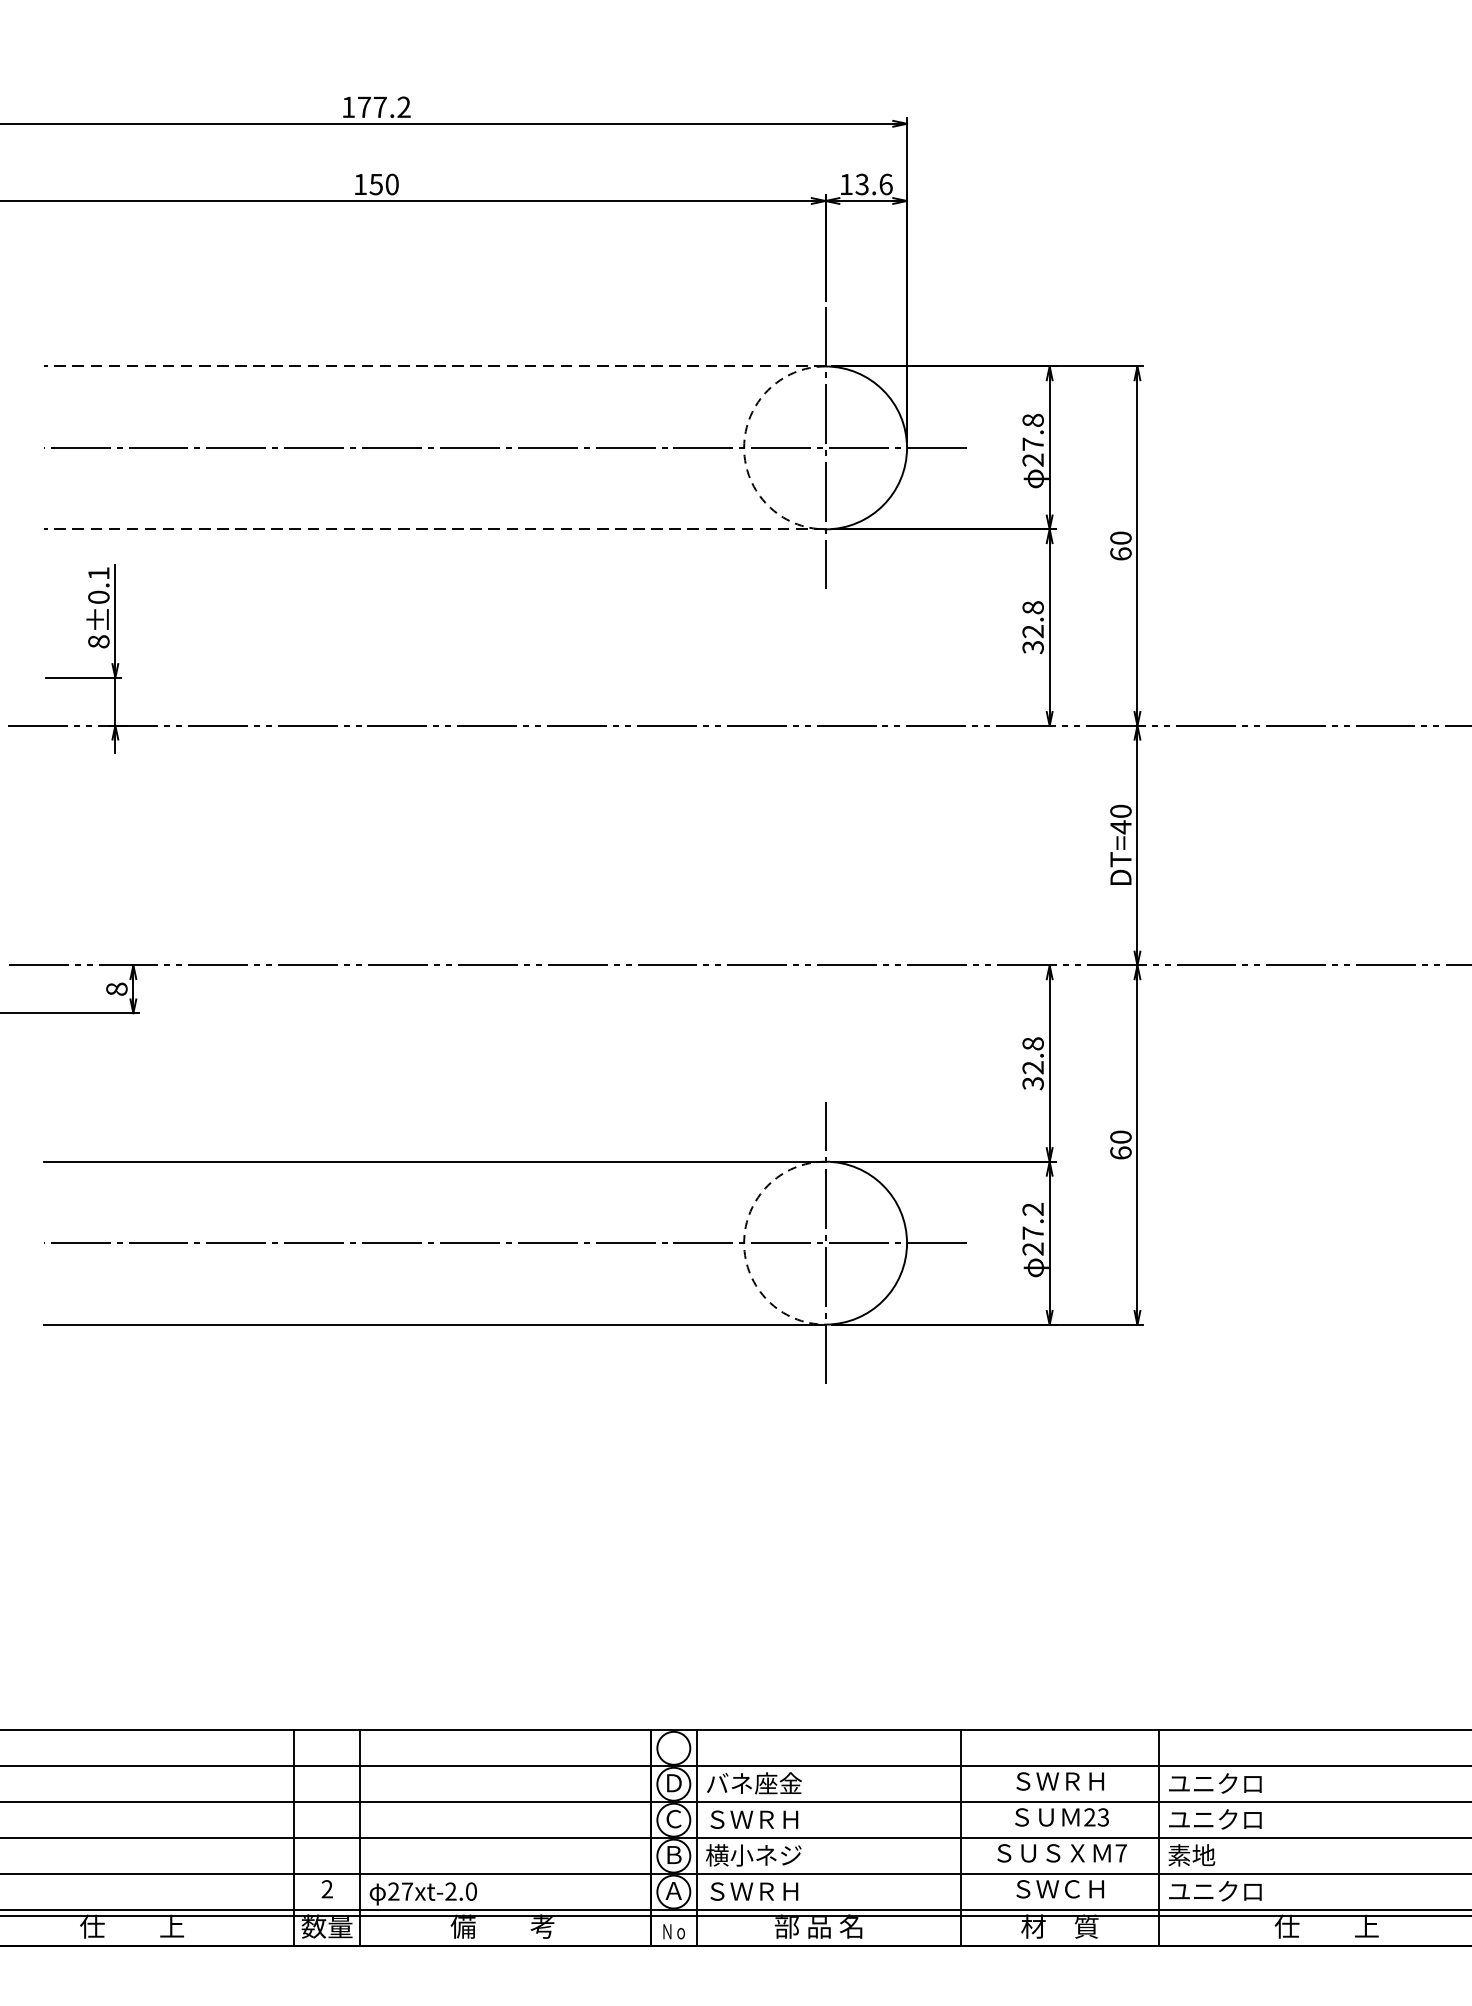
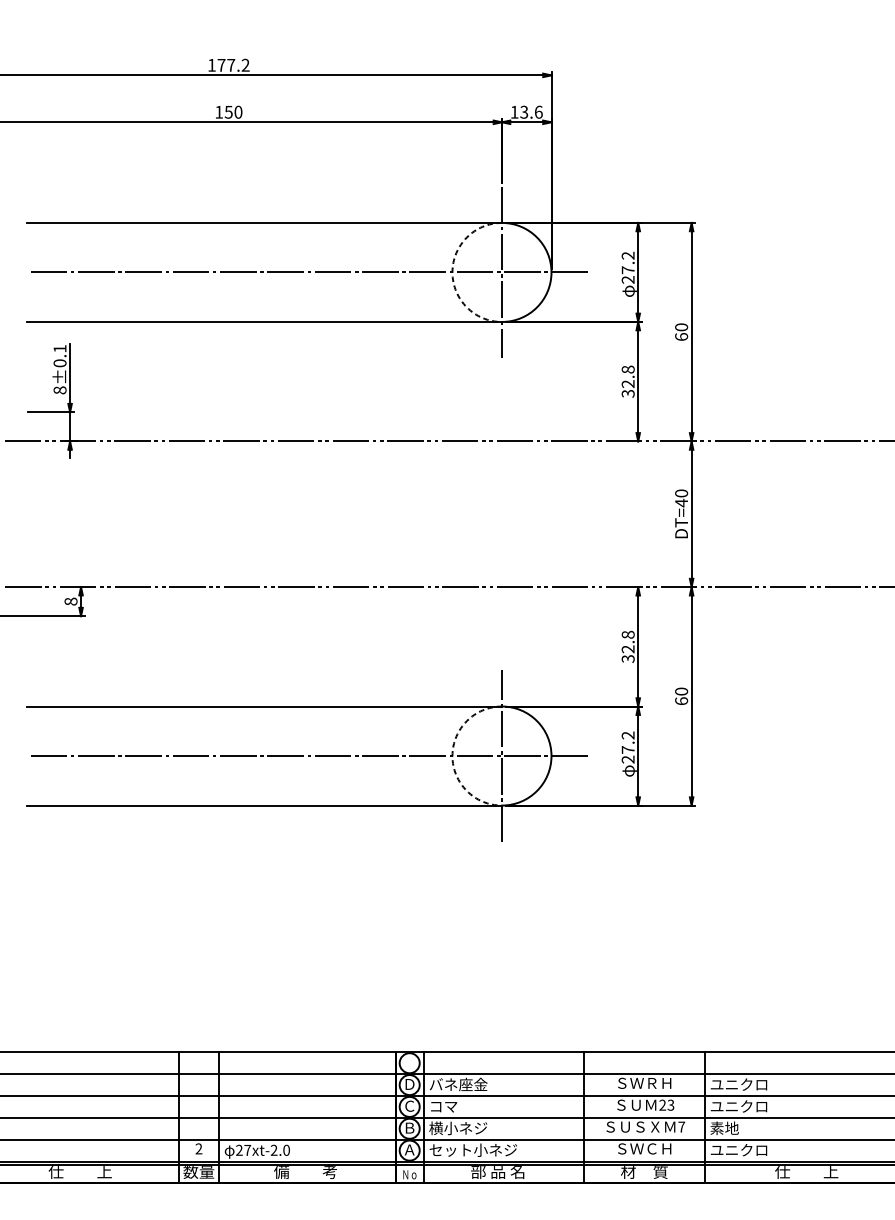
line: (435, 365) -> (264, 222), dashed -> solid
text: (1032, 420) -> (627, 255), 27.8 -> 27.2
line: (435, 528) -> (264, 321), dashed -> solid
text: (754, 1819) -> (458, 1106), ＳＷＲＨ -> コマ
text: (777, 1890) -> (472, 1149), ＳＷＲＨ -> セット小ネジ

